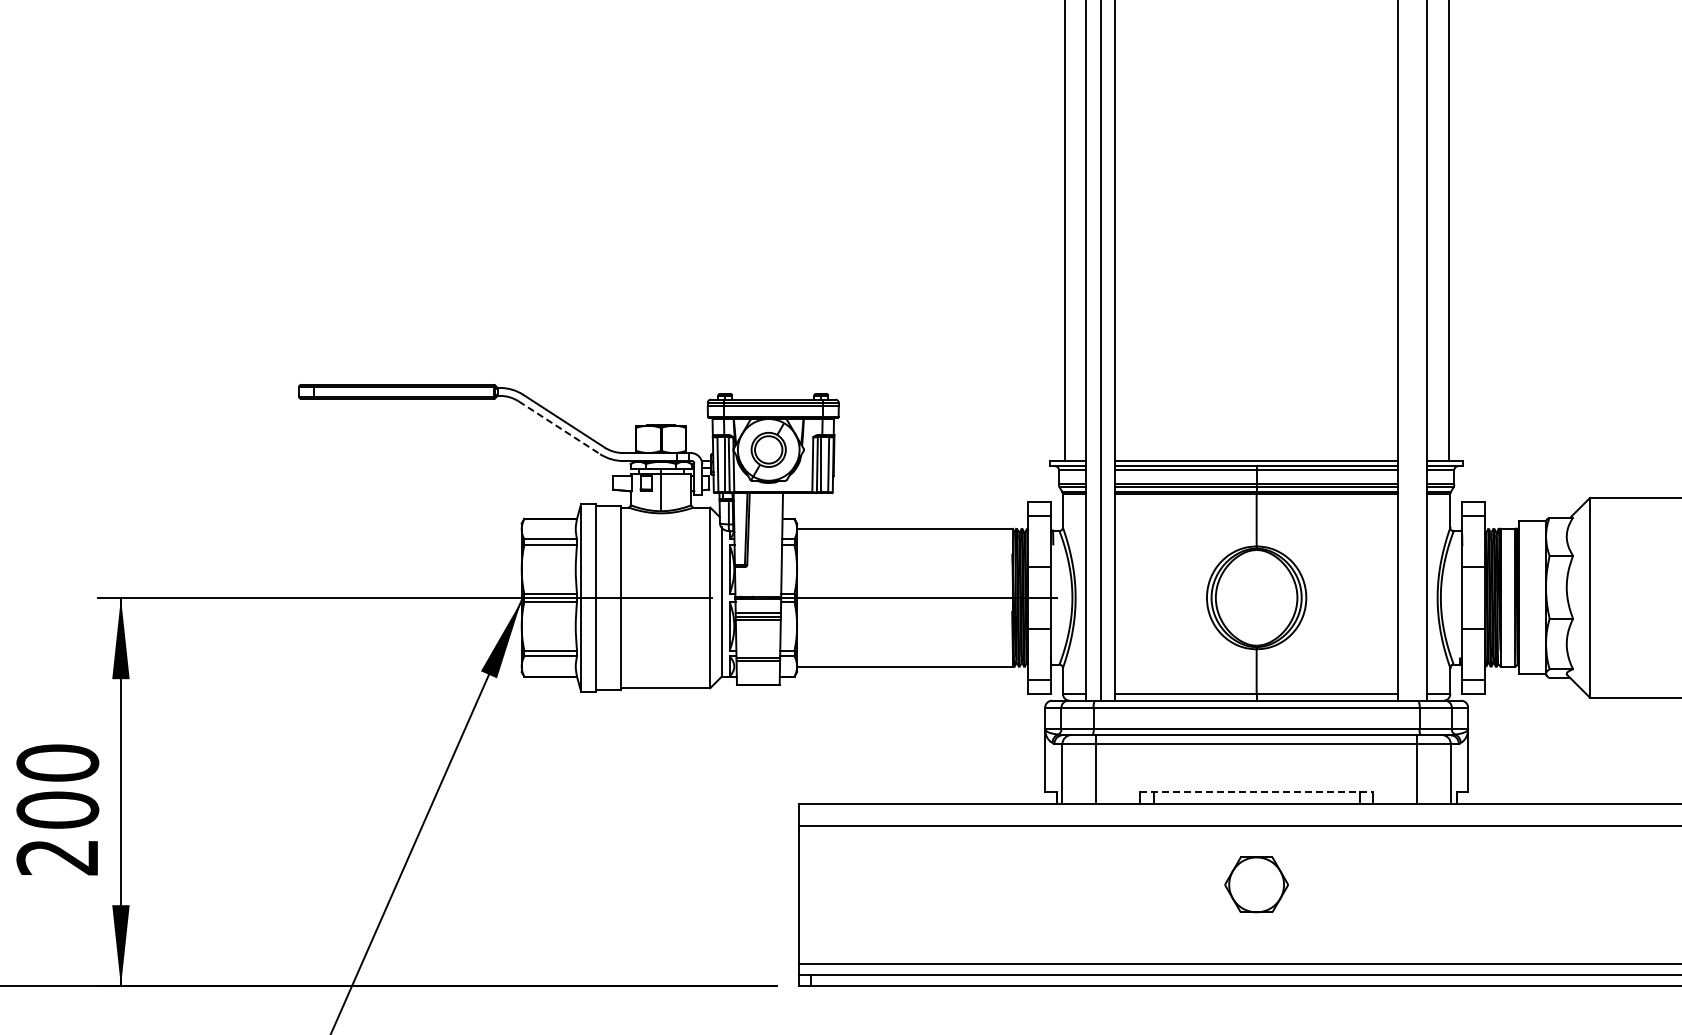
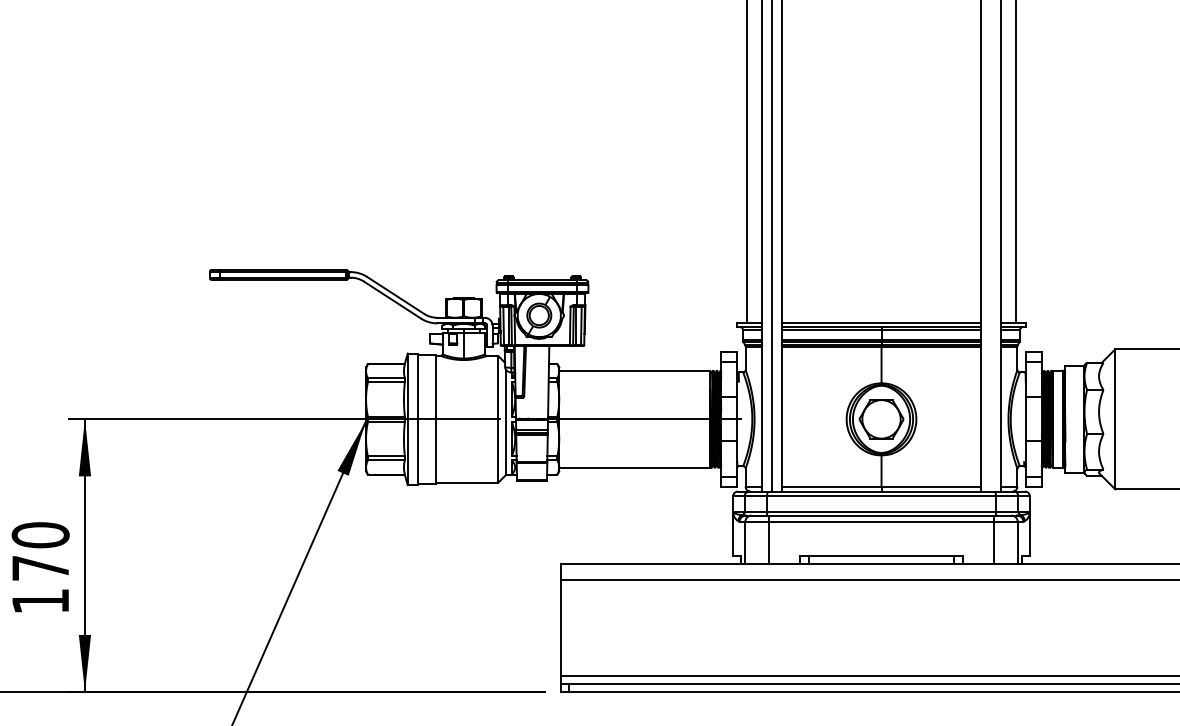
line: (559, 428) -> (392, 300), dashed -> solid
line: (1256, 792) -> (881, 555), dashed -> solid
text: (57, 833) -> (40, 584), 200 -> 170
part: (1256, 884) -> (881, 419), moved

